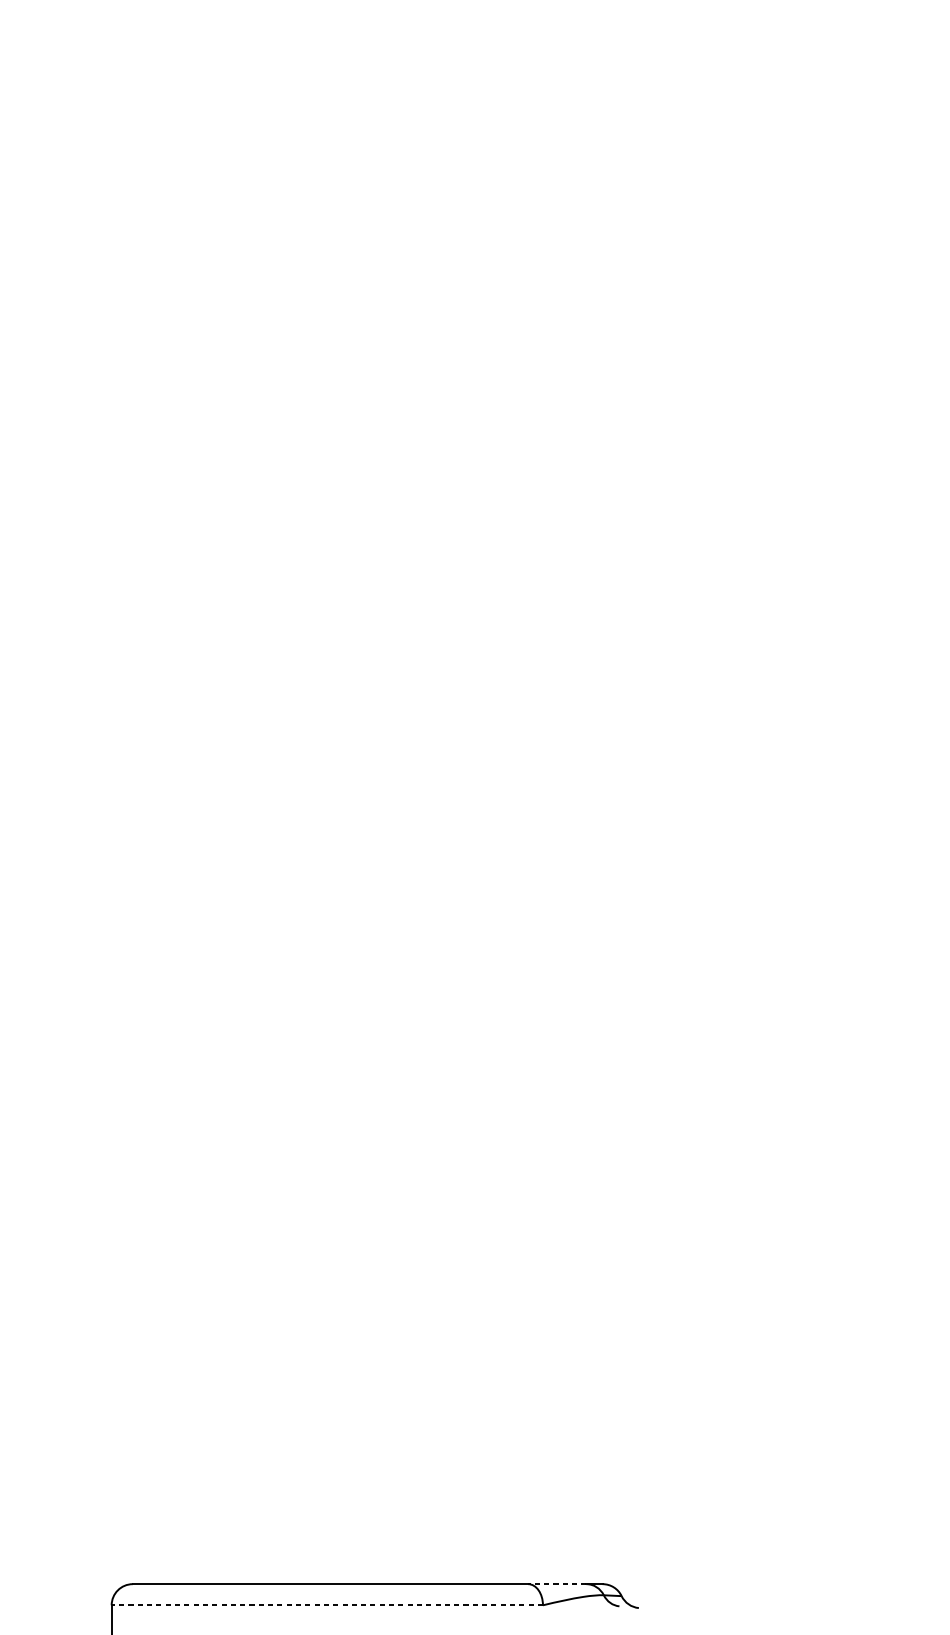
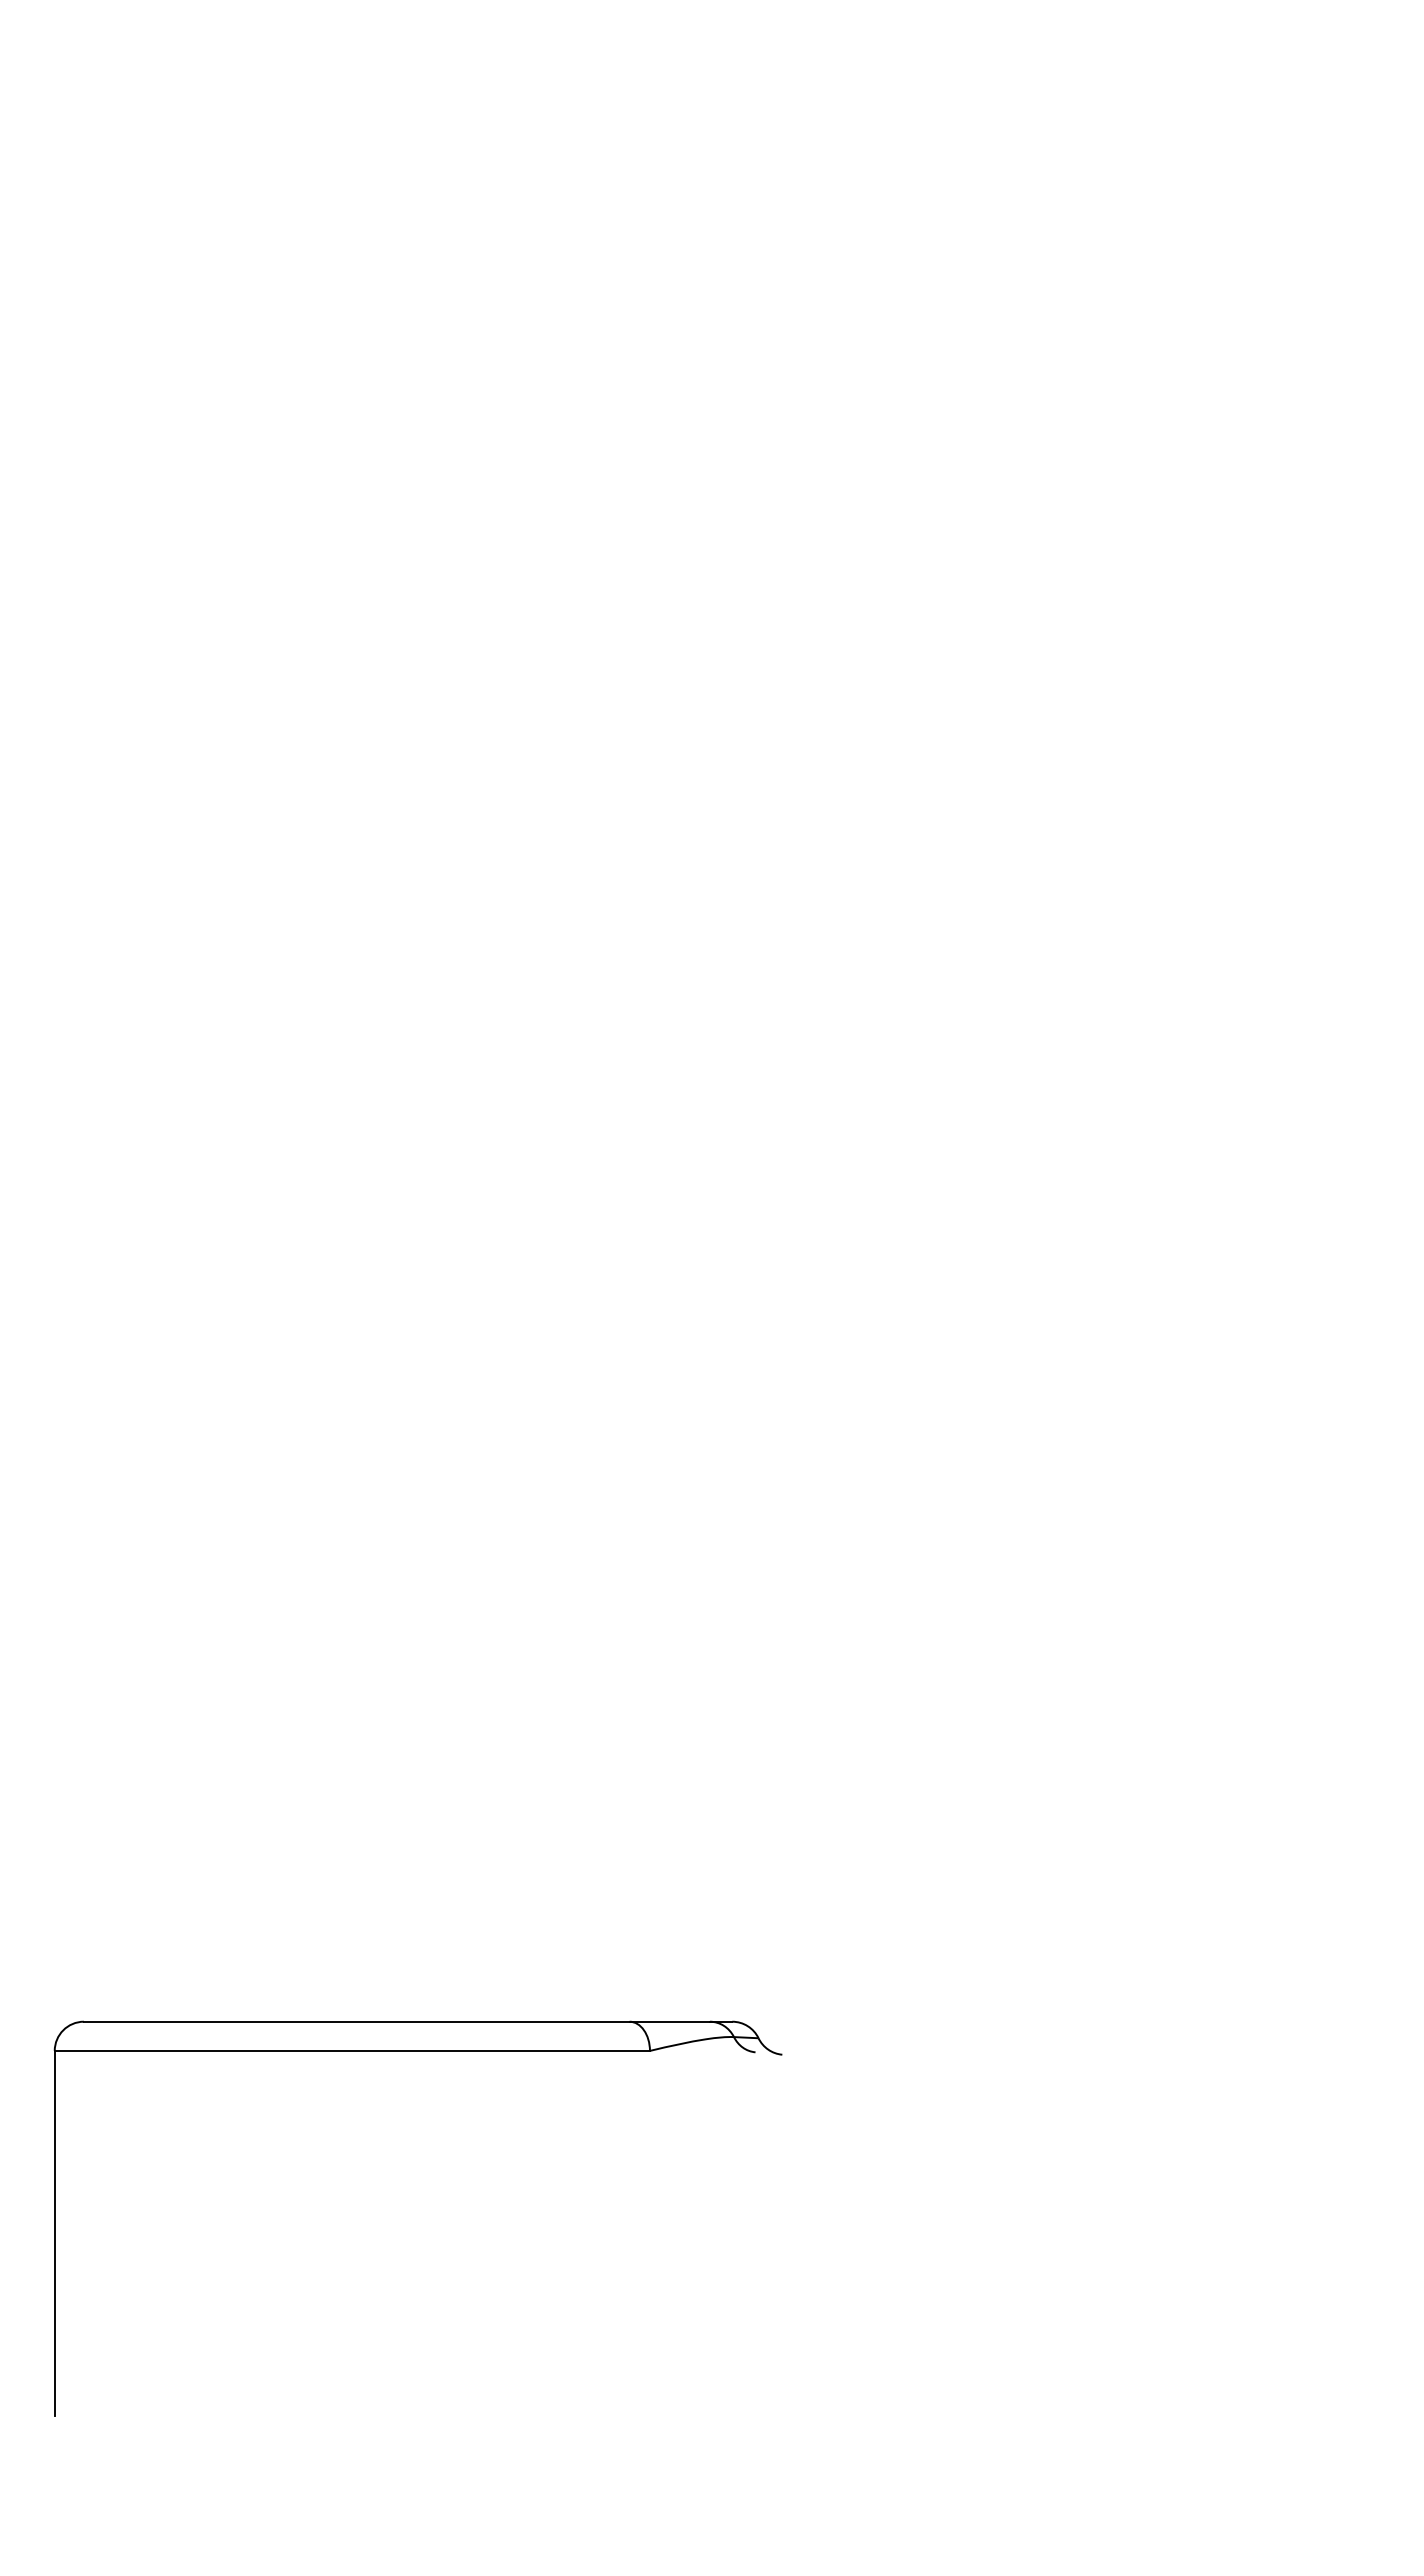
line: (557, 1583) -> (669, 2021), dashed -> solid
line: (327, 1605) -> (352, 2050), dashed -> solid

